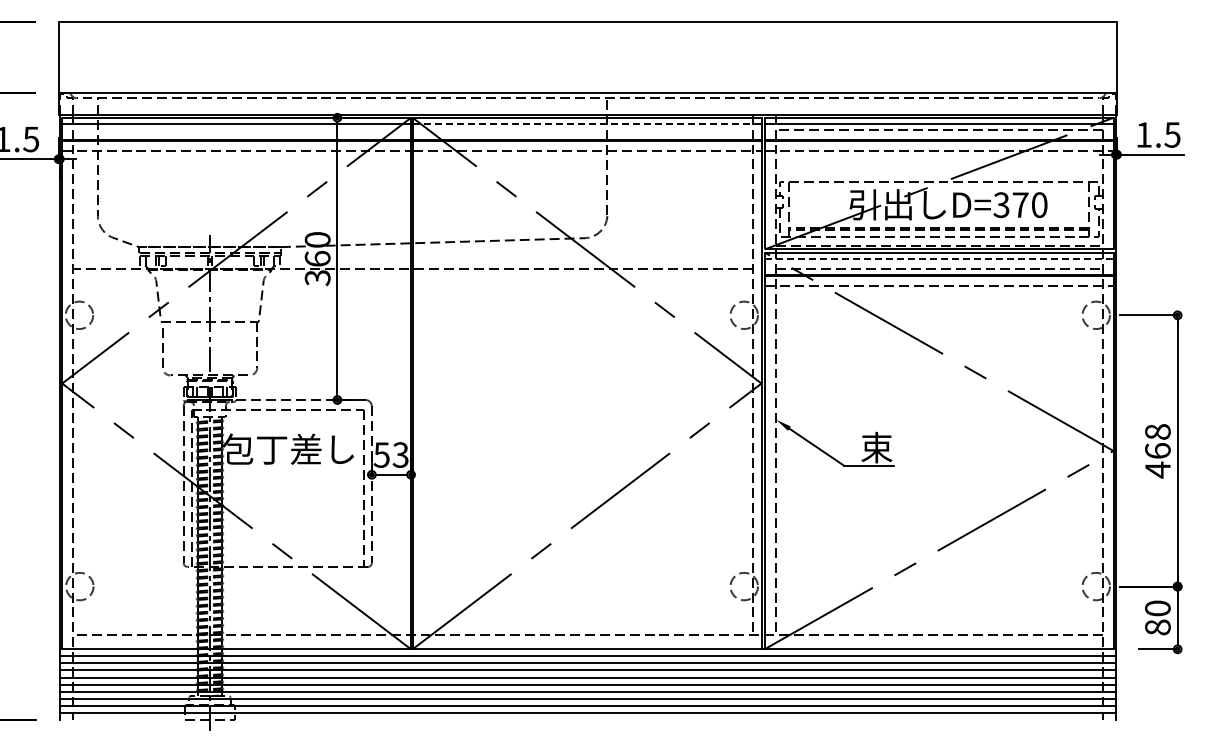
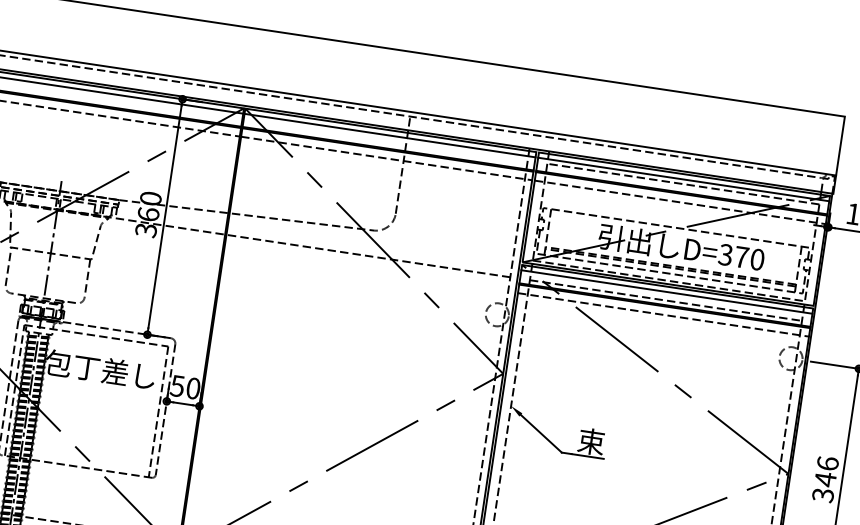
line: (587, 124) -> (390, 136), dashed -> solid
line: (939, 258) -> (667, 291), dashed -> solid
text: (1157, 451) -> (825, 479), 468 -> 346
text: (400, 454) -> (193, 388), 53 -> 50

